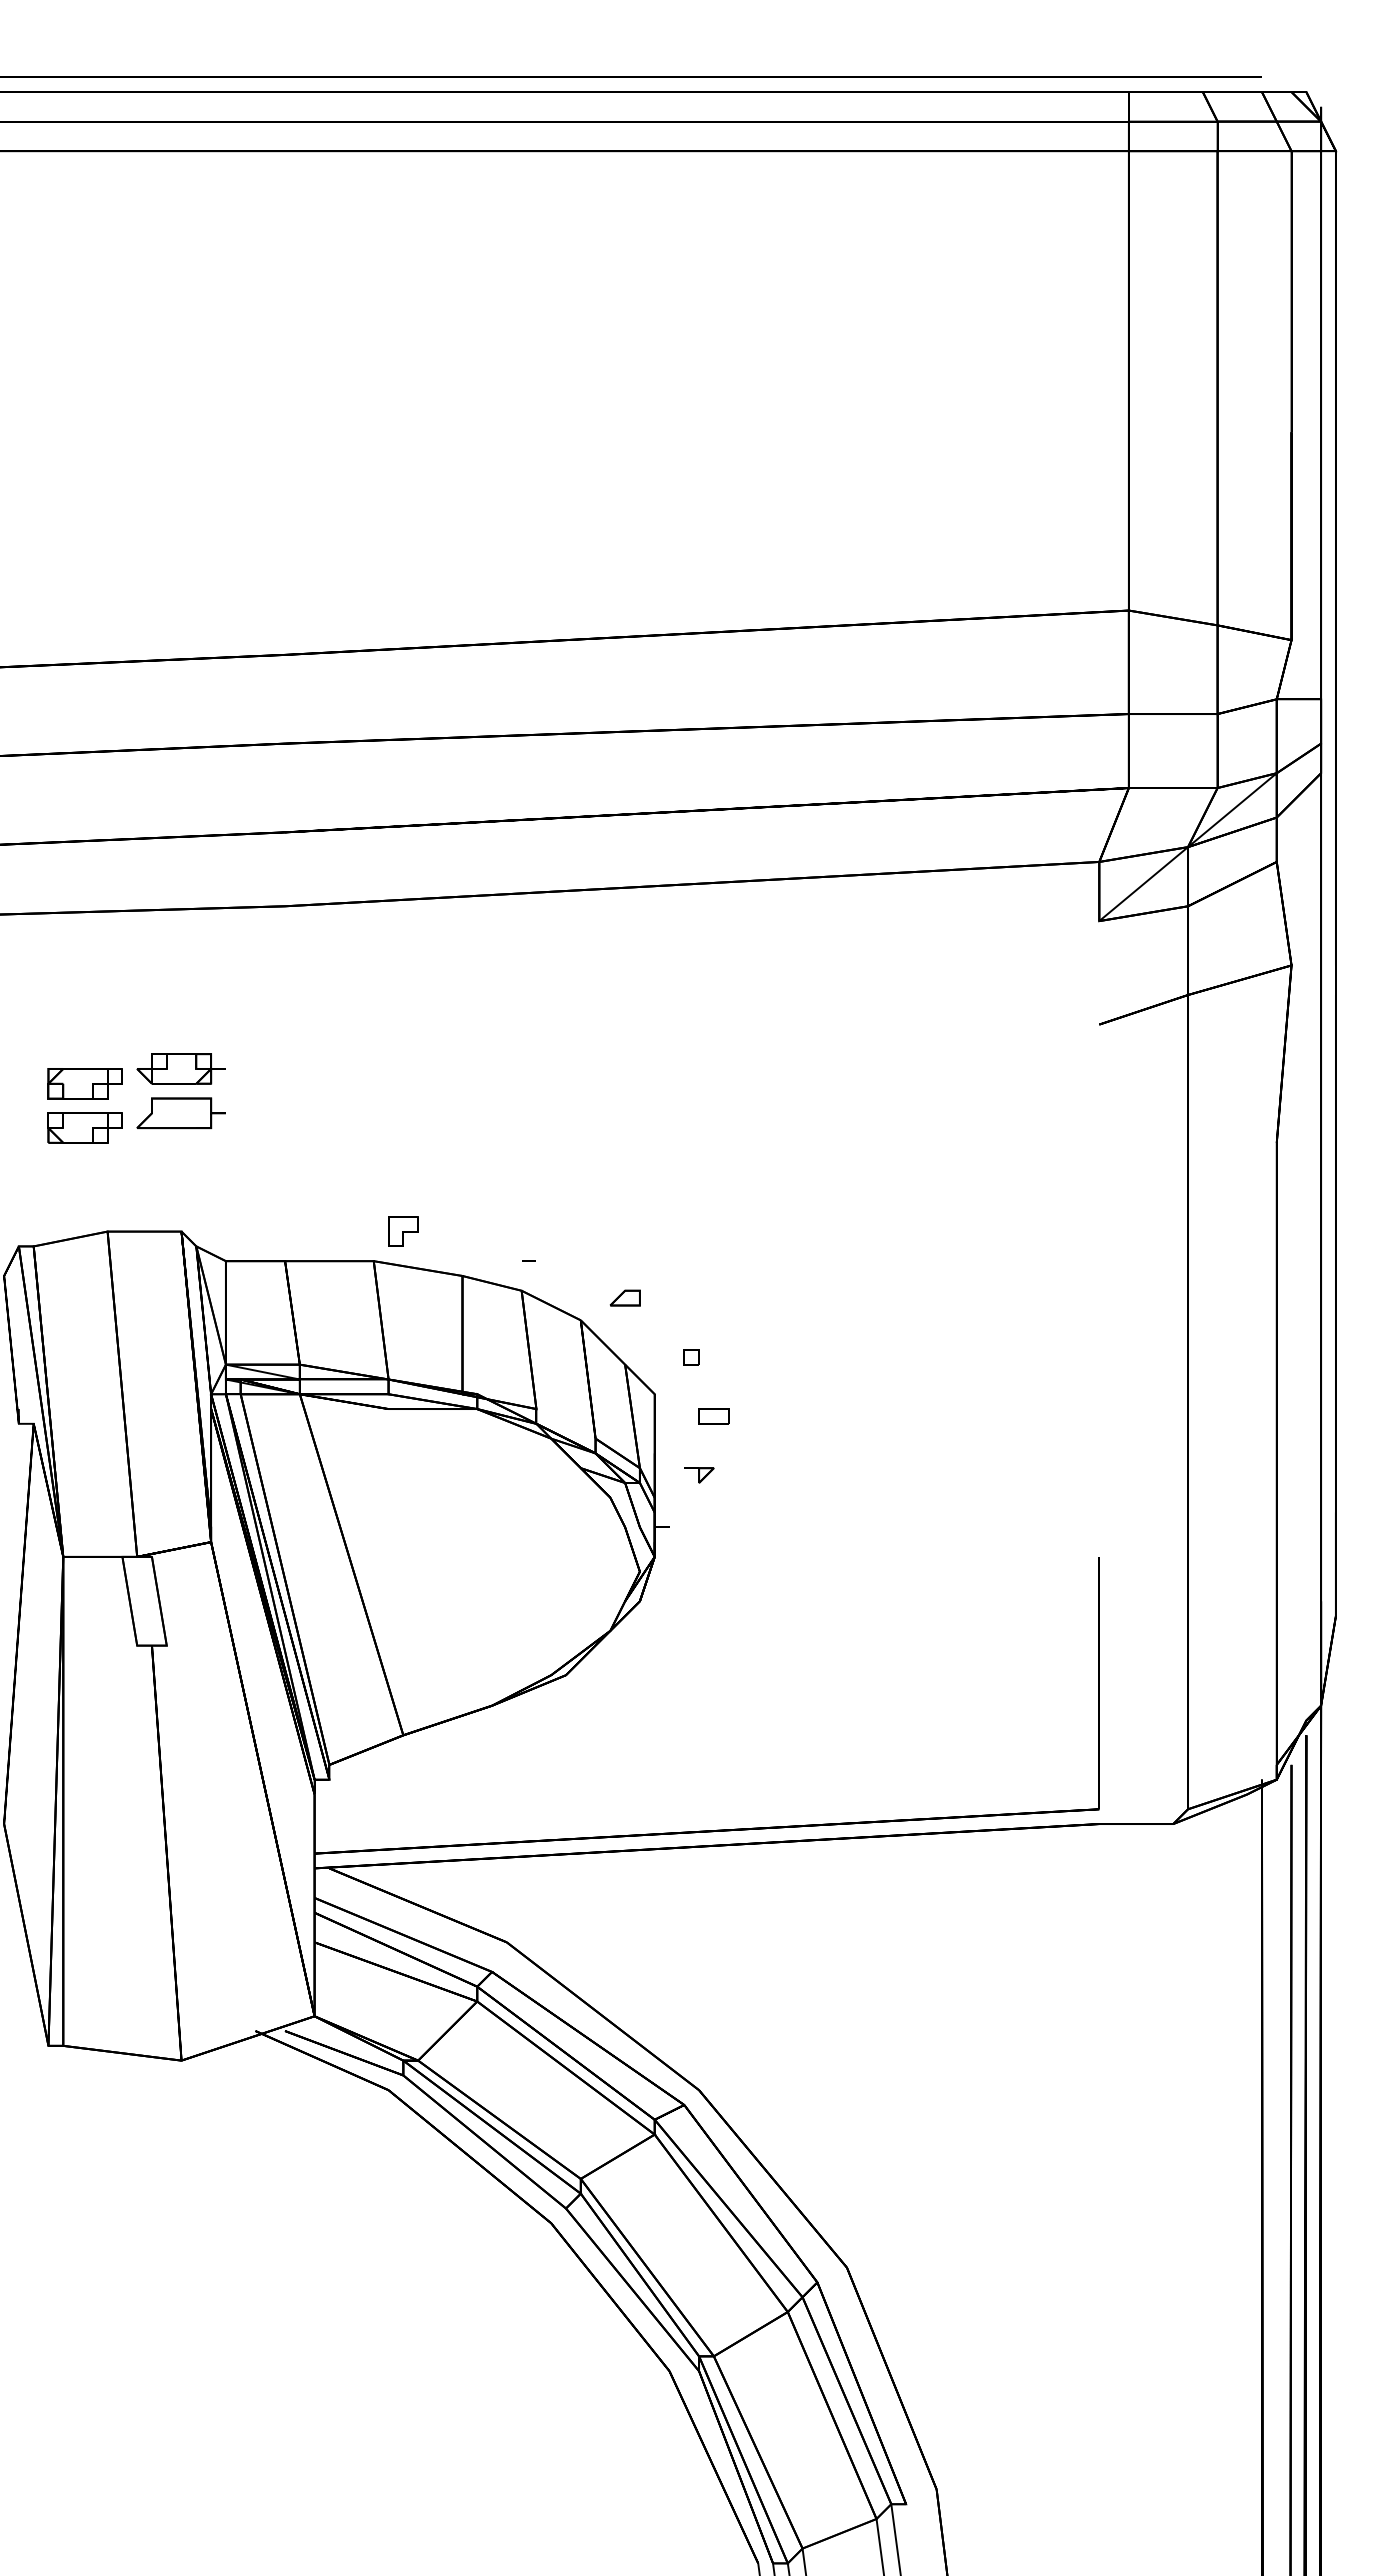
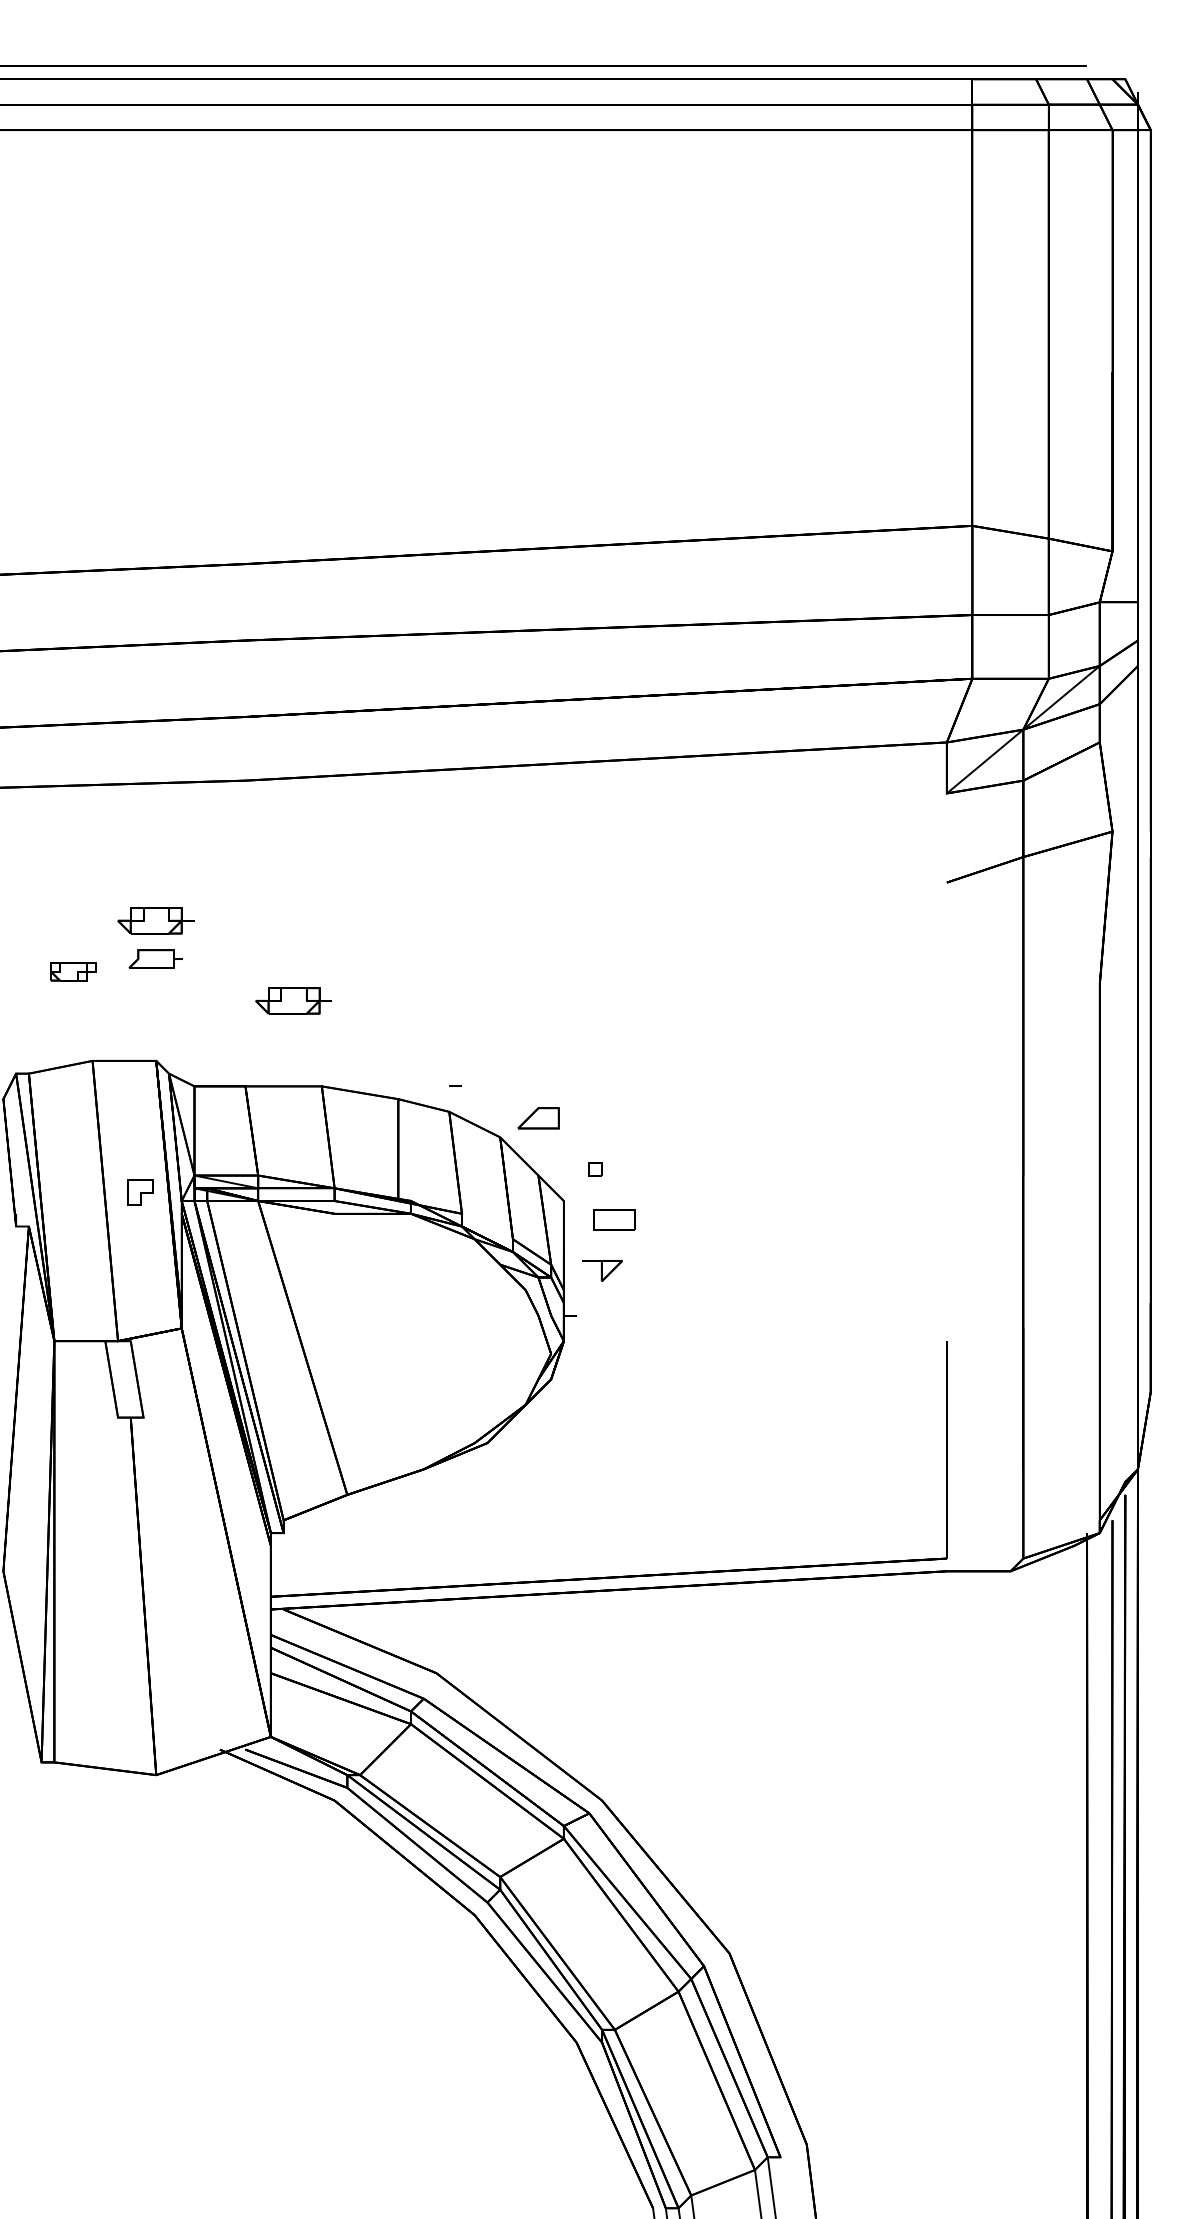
part: (84, 1083) -> (72, 933), removed
part: (180, 1113) -> (155, 959), size x0.7
part: (84, 1127) -> (72, 971), size x0.7
part: (340, 1161) -> (293, 1000), added
part: (403, 1231) -> (140, 1192), moved
part: (624, 1297) -> (537, 1117), size x1.6
part: (713, 1416) -> (614, 1220), size x1.6
part: (699, 1475) -> (602, 1271), size x1.6

